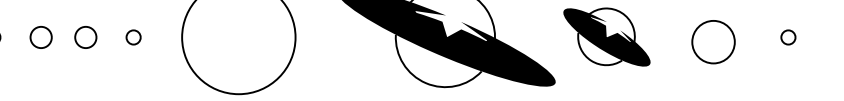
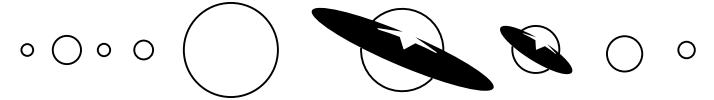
circle: (40, 36) -> (66, 49), size x1.6
circle: (85, 36) -> (103, 49), size x0.7
circle: (133, 36) -> (143, 49), size x1.6
circle: (788, 36) -> (686, 49), size x1.4

